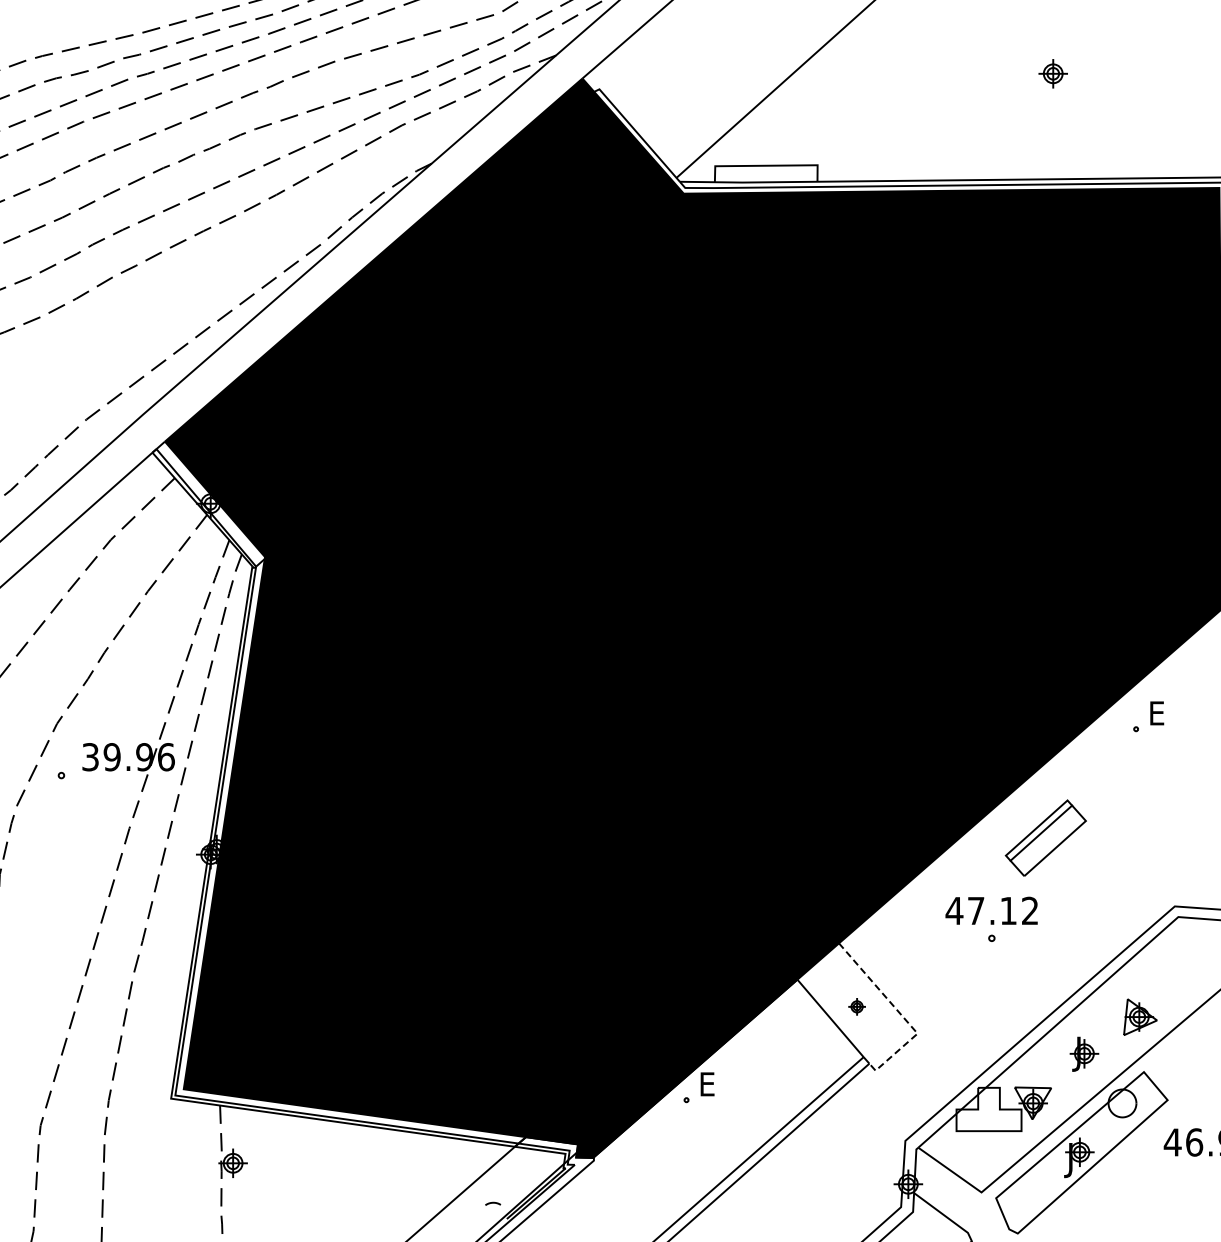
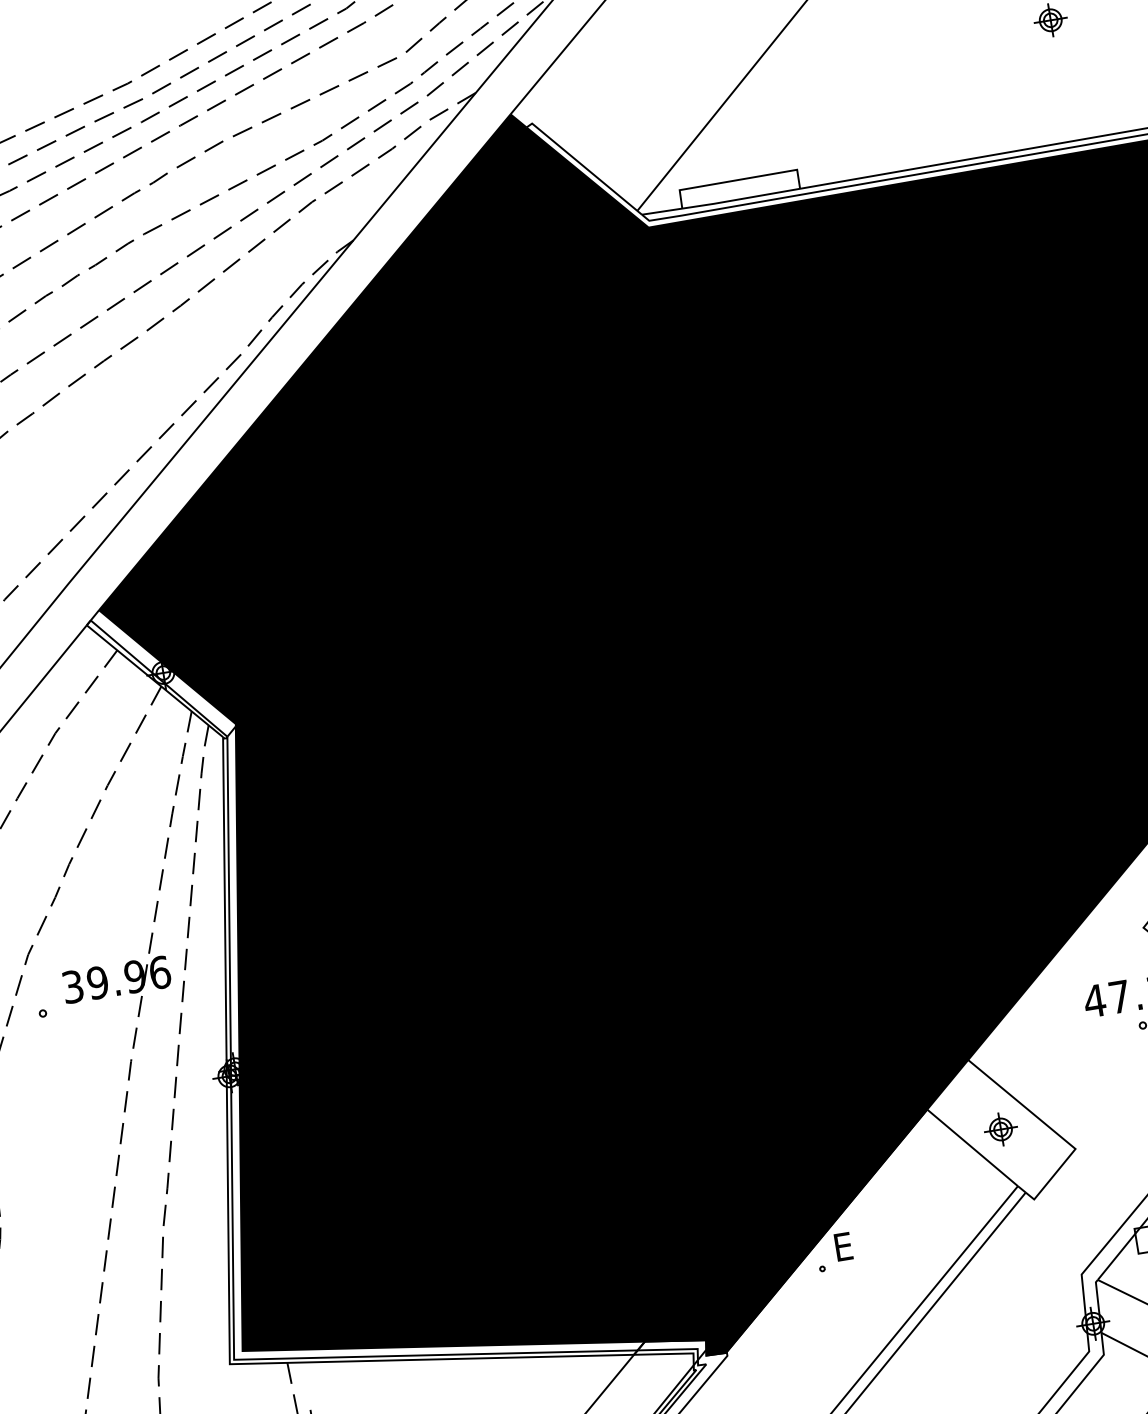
part: (856, 1006) -> (1000, 1129), size x1.67
line: (901, 1014) -> (1053, 1130), dashed -> solid

